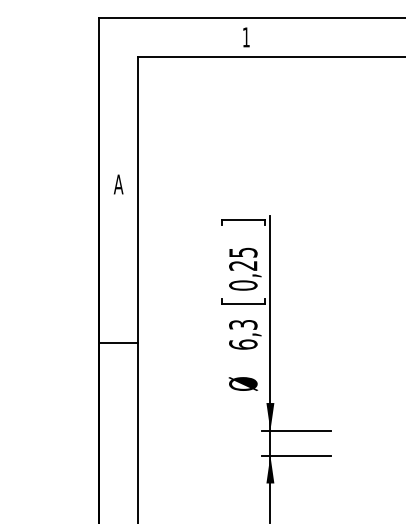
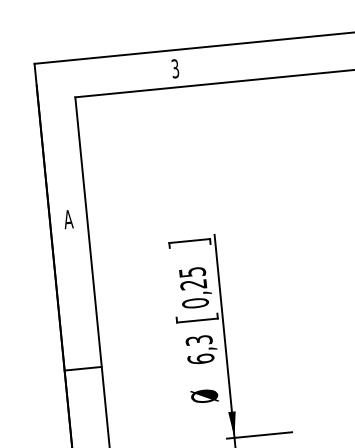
text: (245, 37) -> (174, 68), 1 -> 3

